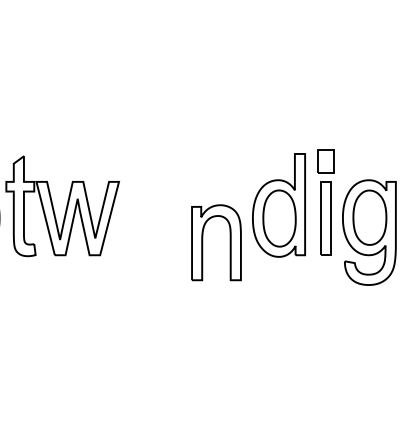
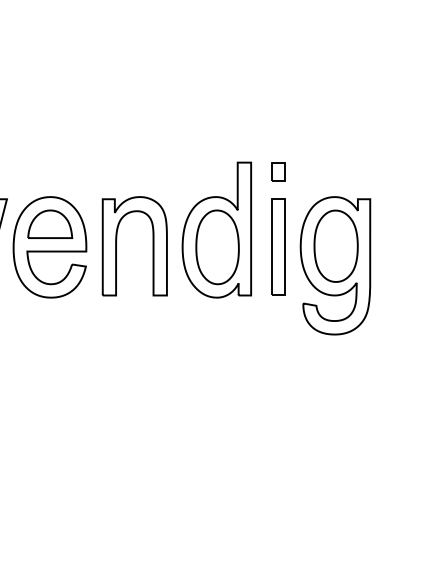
part: (325, 160) -> (277, 171), size x0.62
part: (151, 218) -> (49, 247), added
part: (203, 242) -> (117, 245), moved

